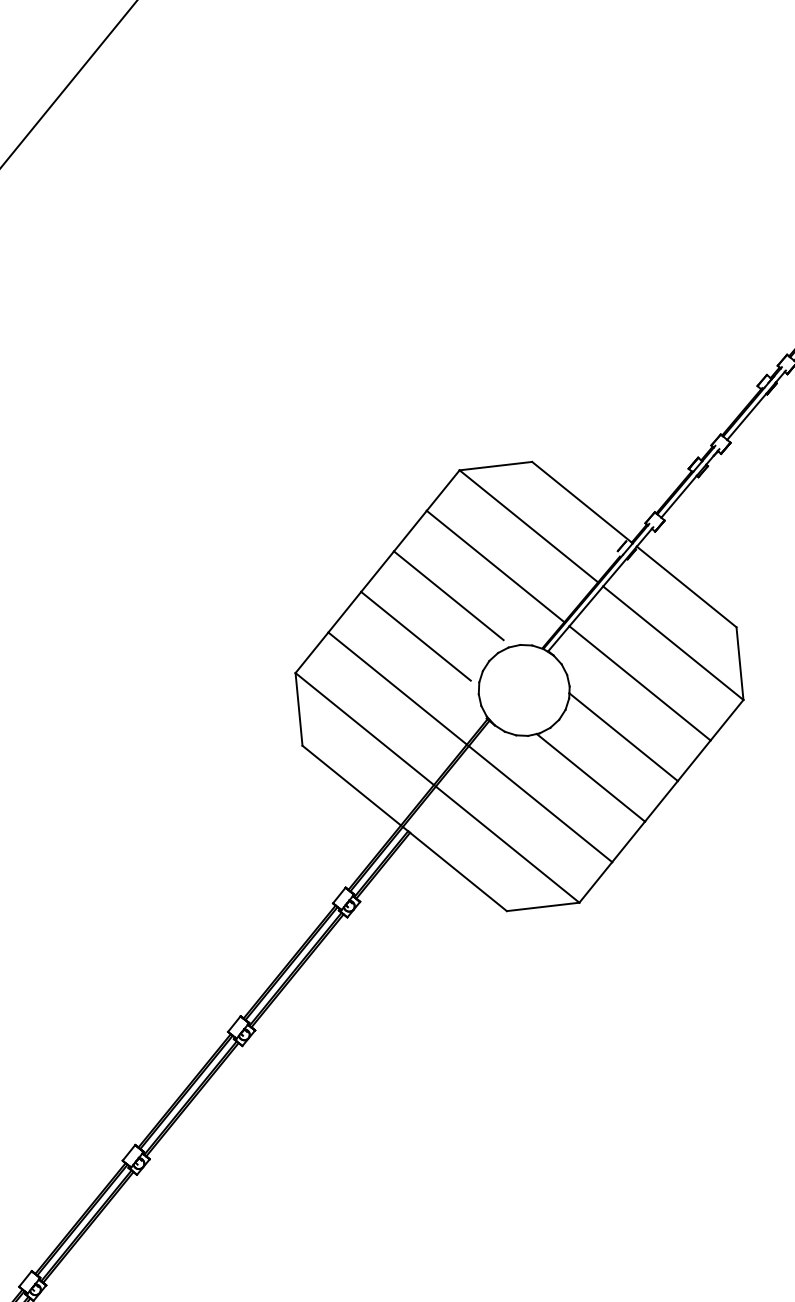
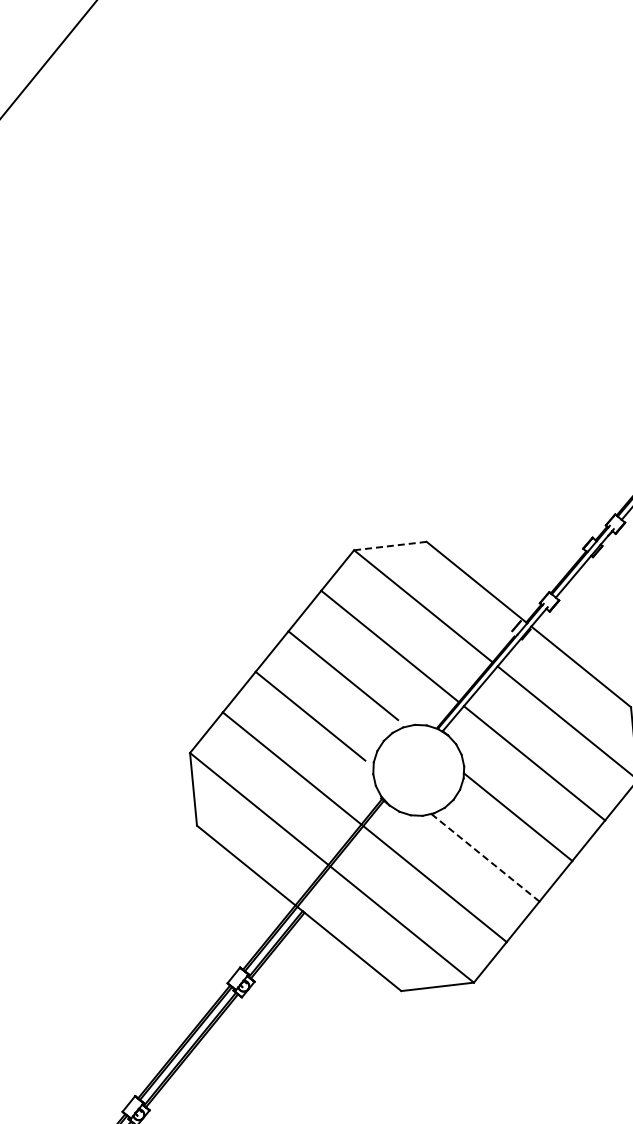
line: (495, 466) -> (390, 546), solid -> dashed
line: (590, 777) -> (485, 857), solid -> dashed

